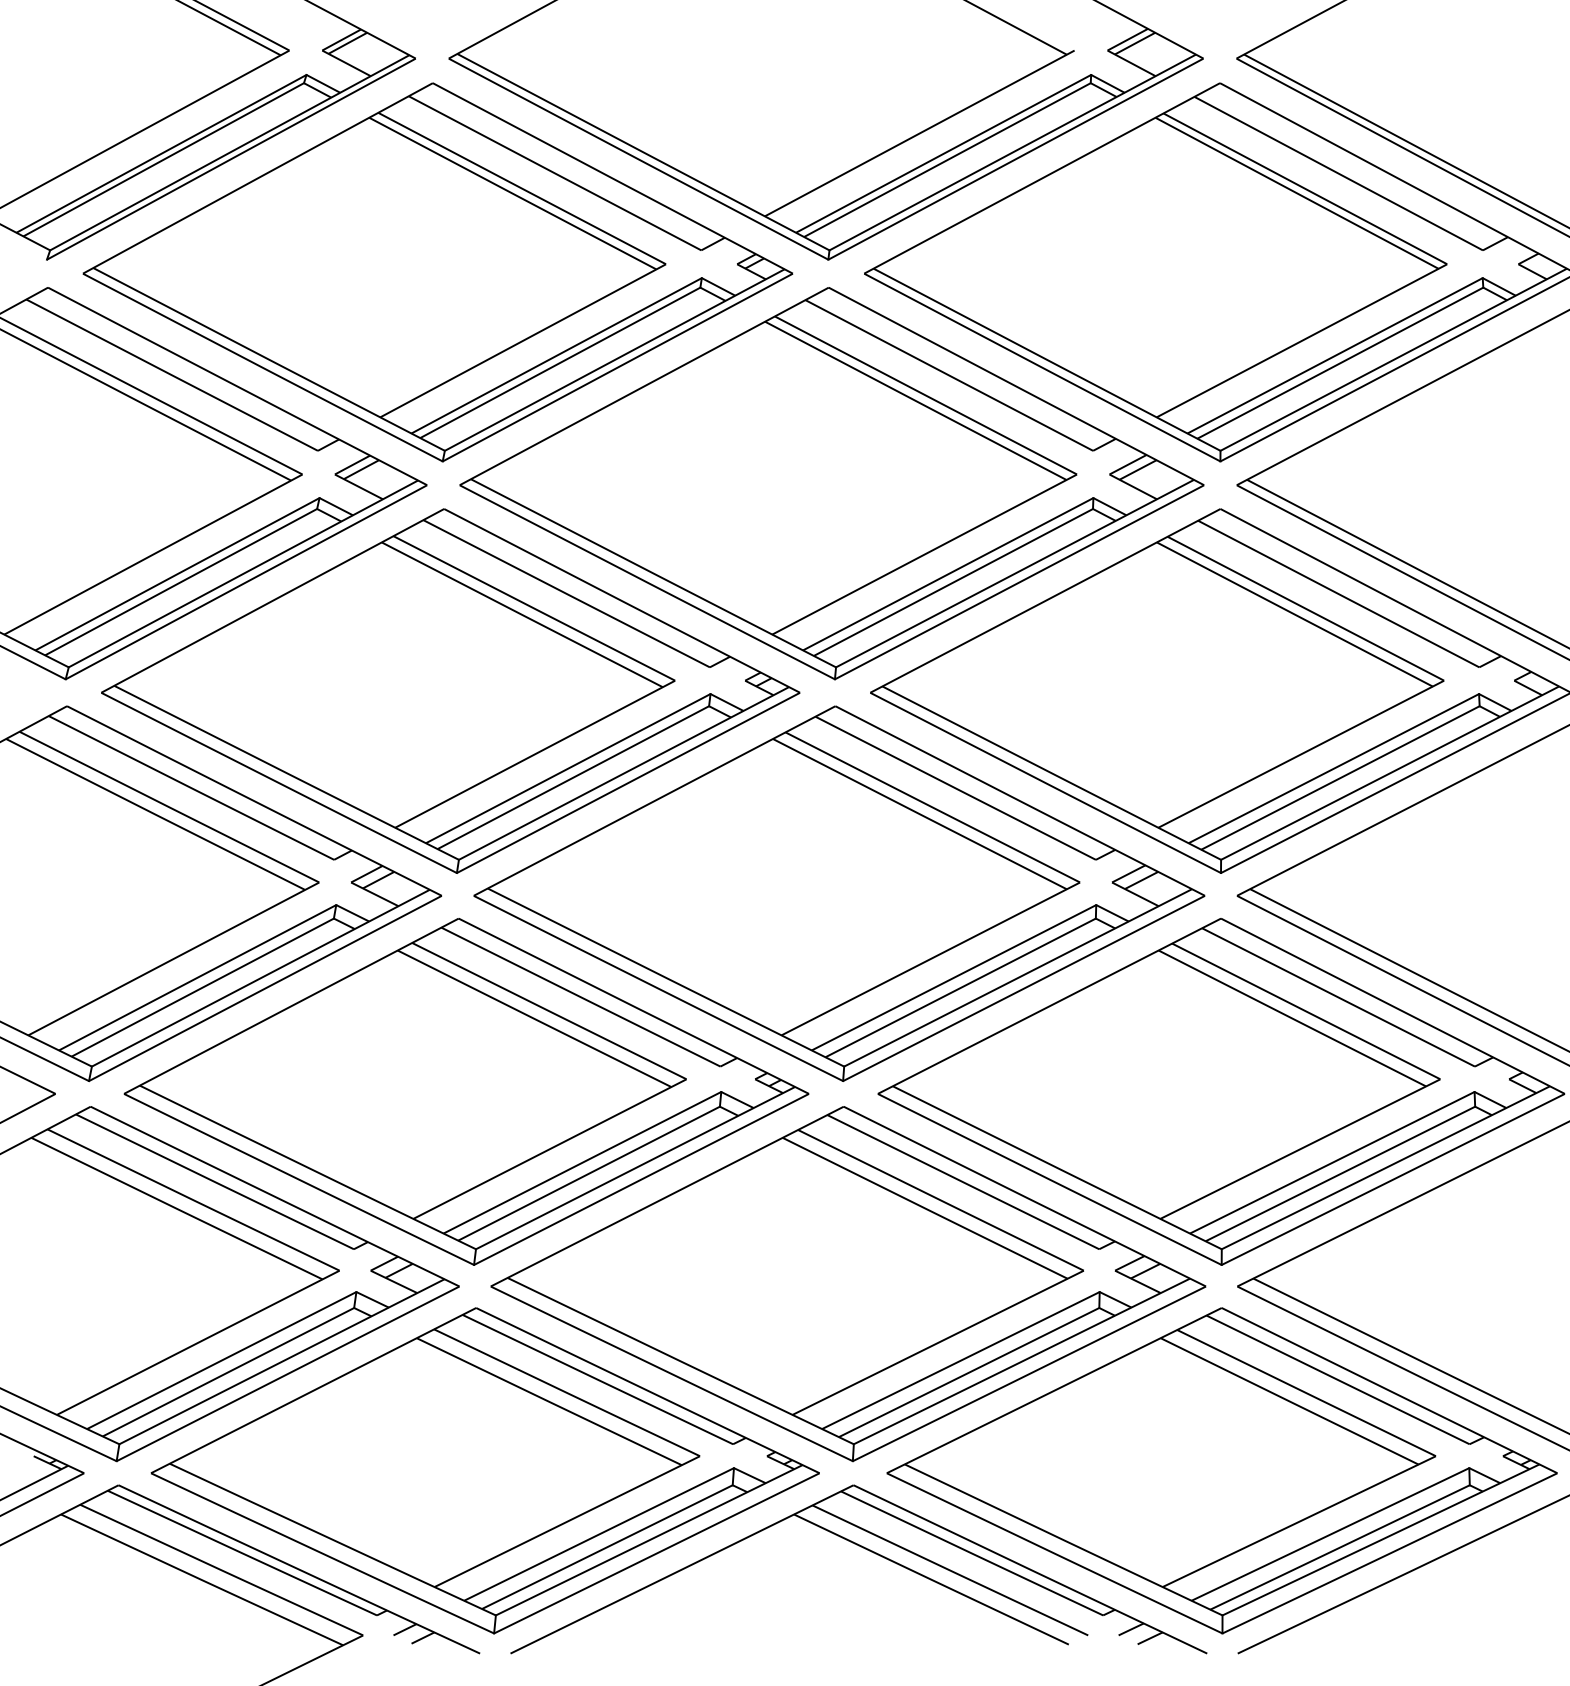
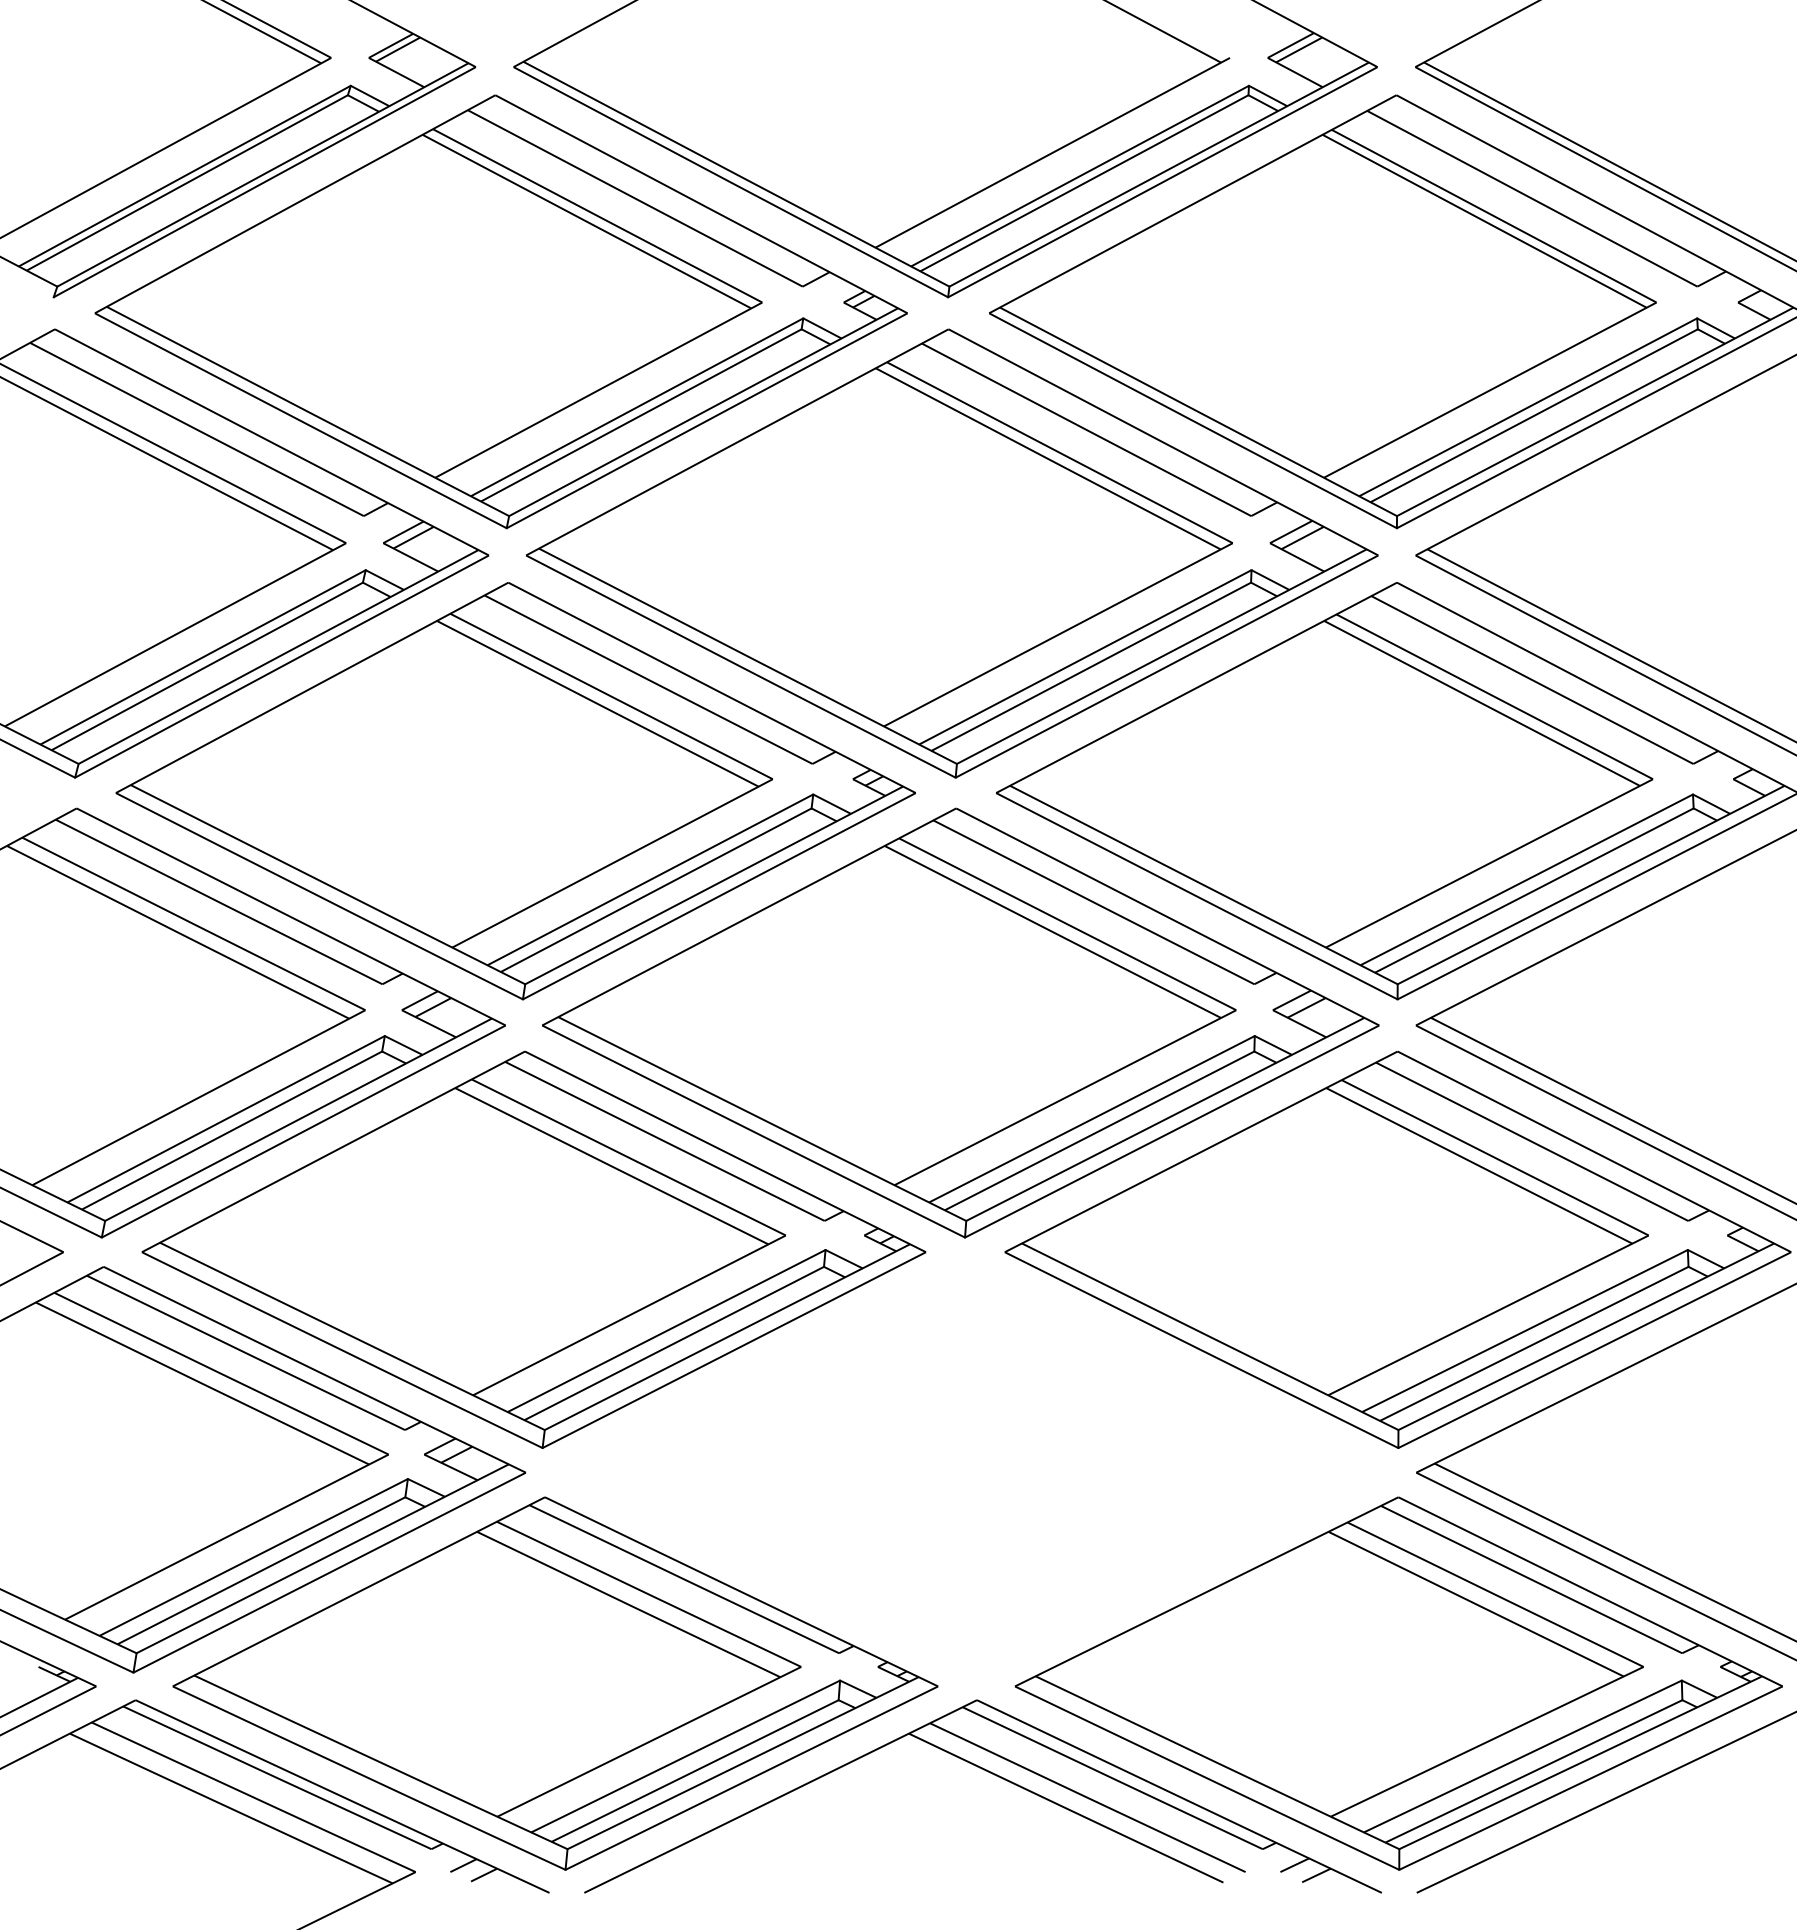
part: (847, 1283) -> (970, 1469), removed

